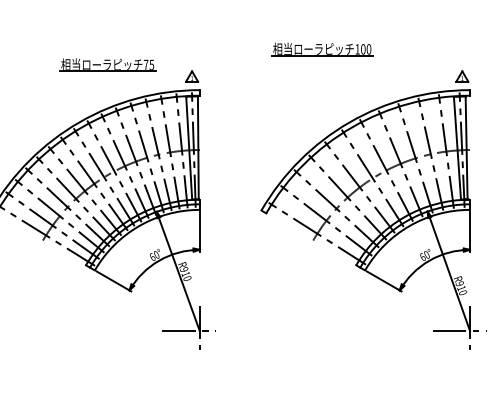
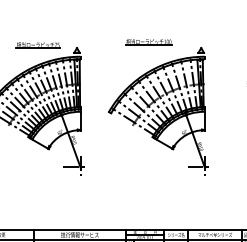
part: (321, 50) -> (148, 42), moved

